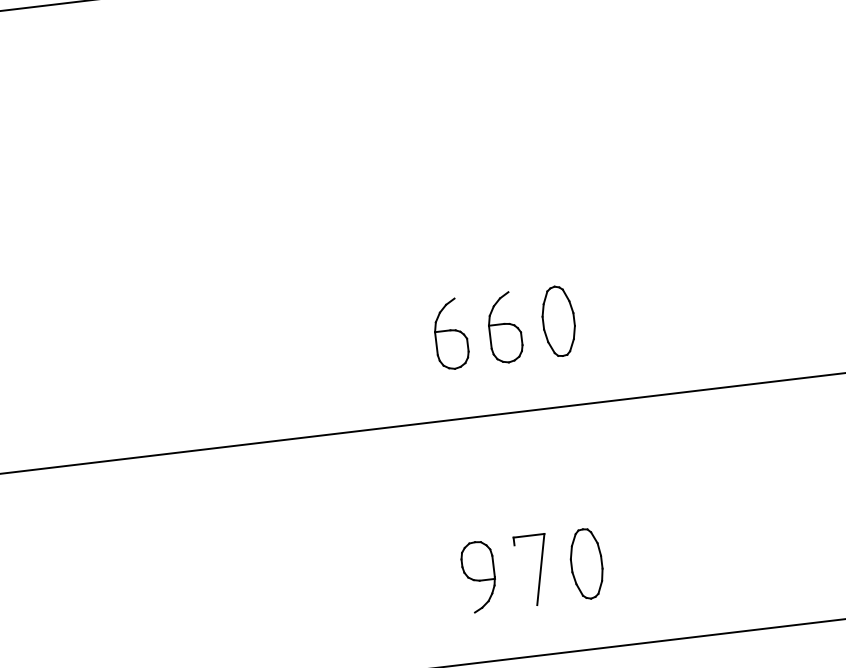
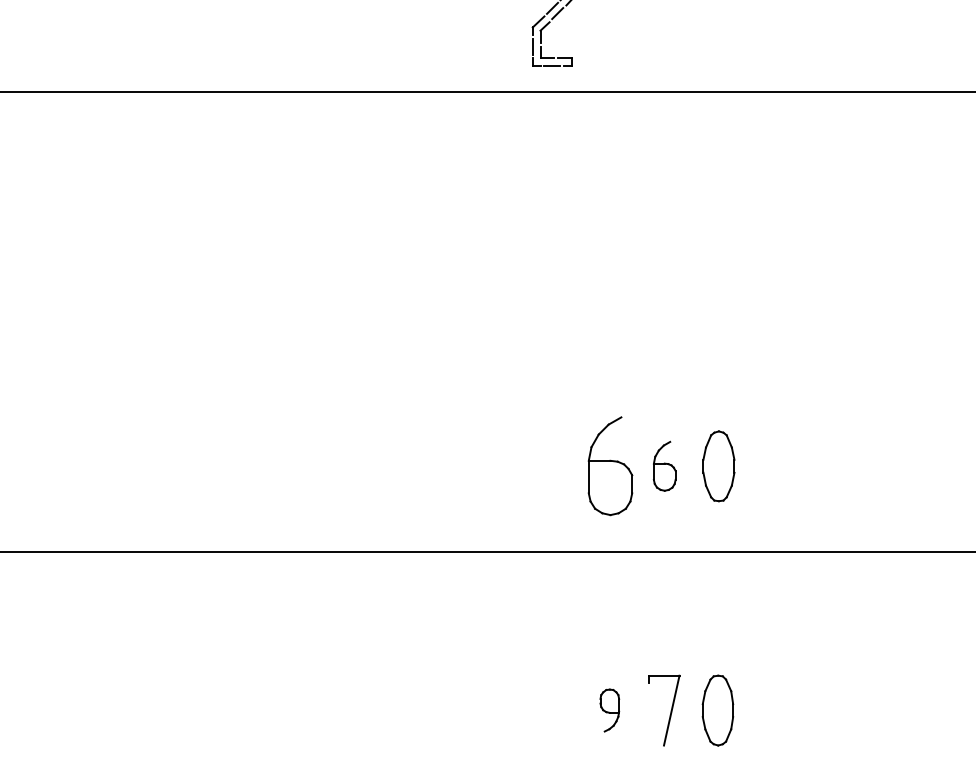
part: (504, 327) -> (664, 466), size x0.7
part: (450, 334) -> (609, 466), size x1.4
part: (478, 576) -> (609, 710), size x0.6

